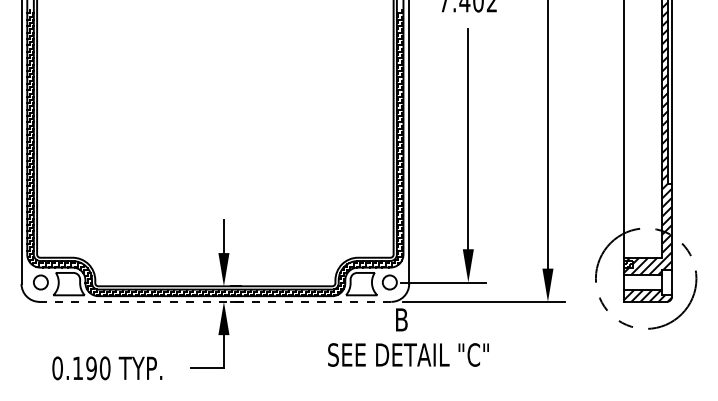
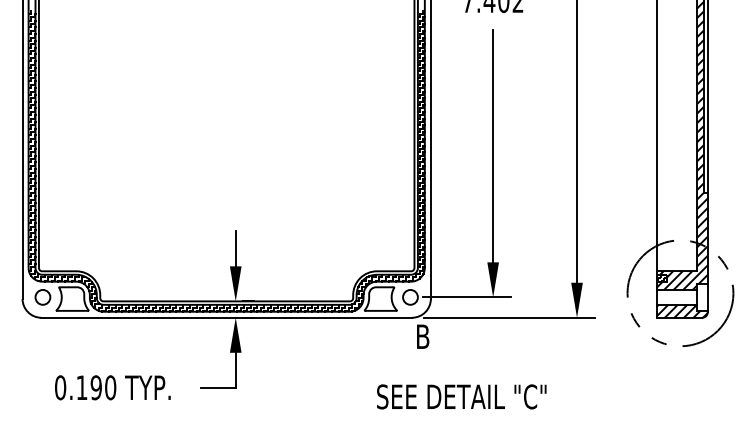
line: (215, 301) -> (226, 317), dashed -> solid
text: (408, 354) -> (461, 396), moved

